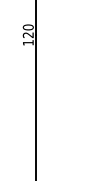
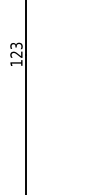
text: (27, 27) -> (15, 45), 120 -> 123

